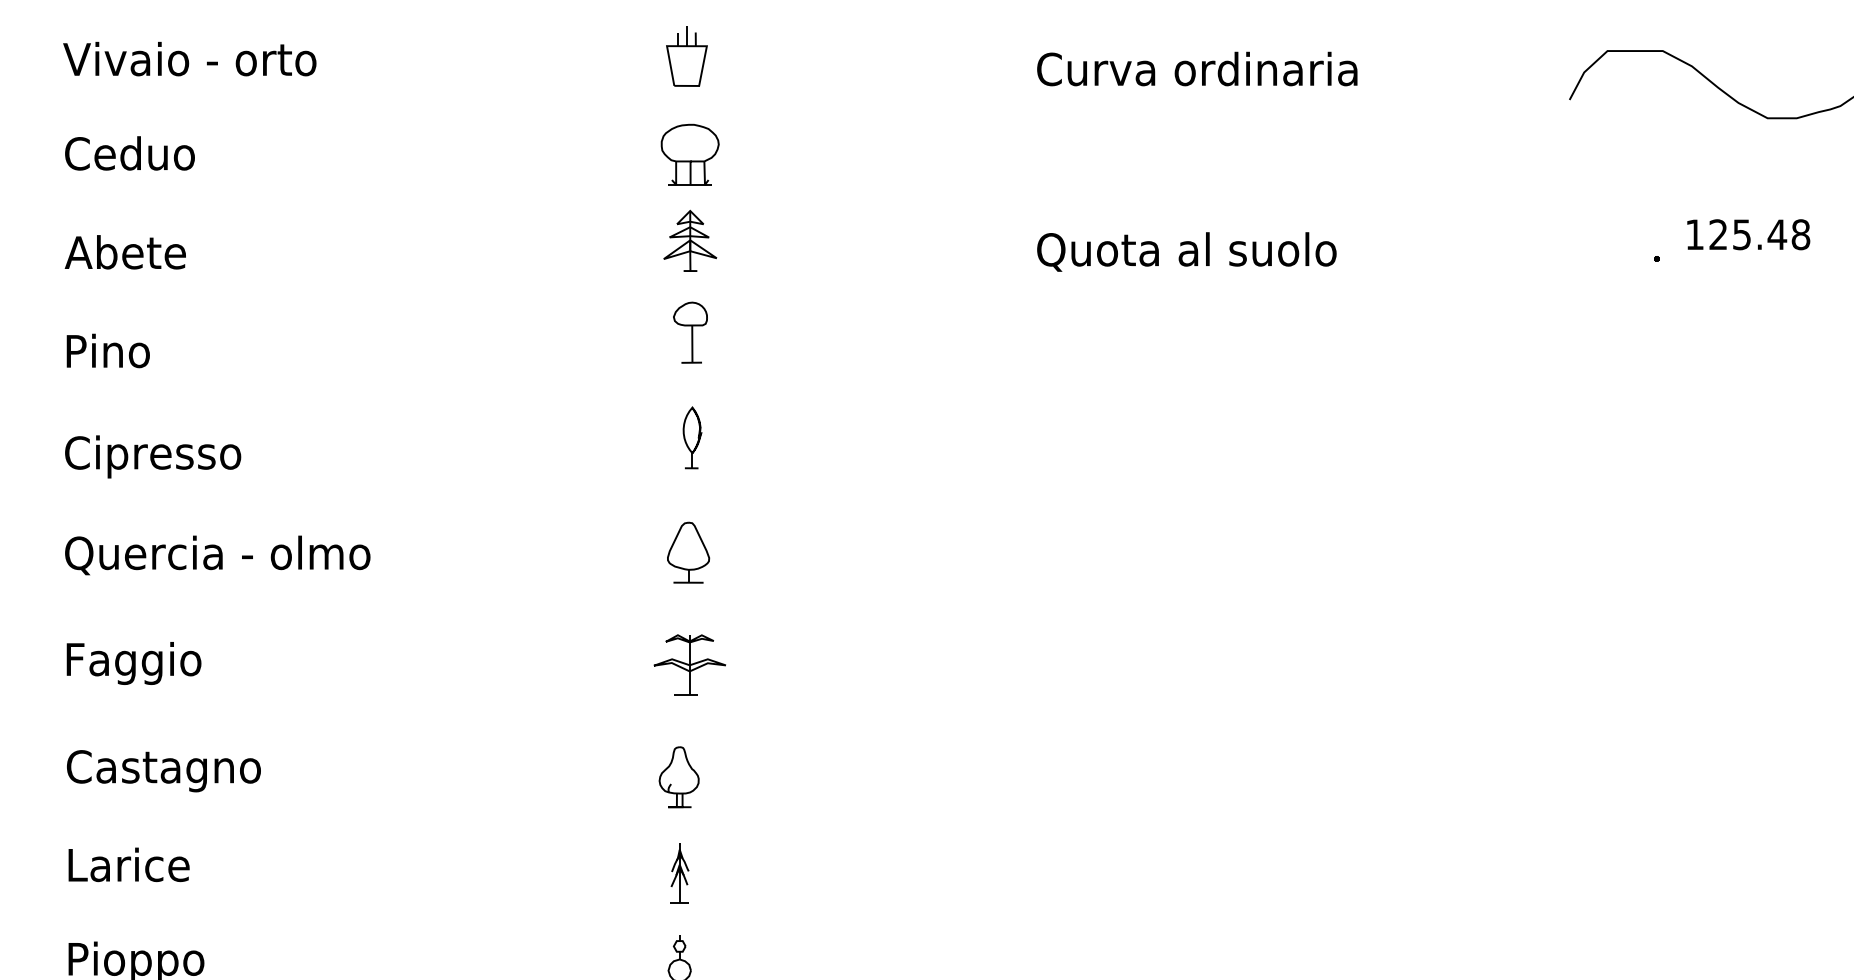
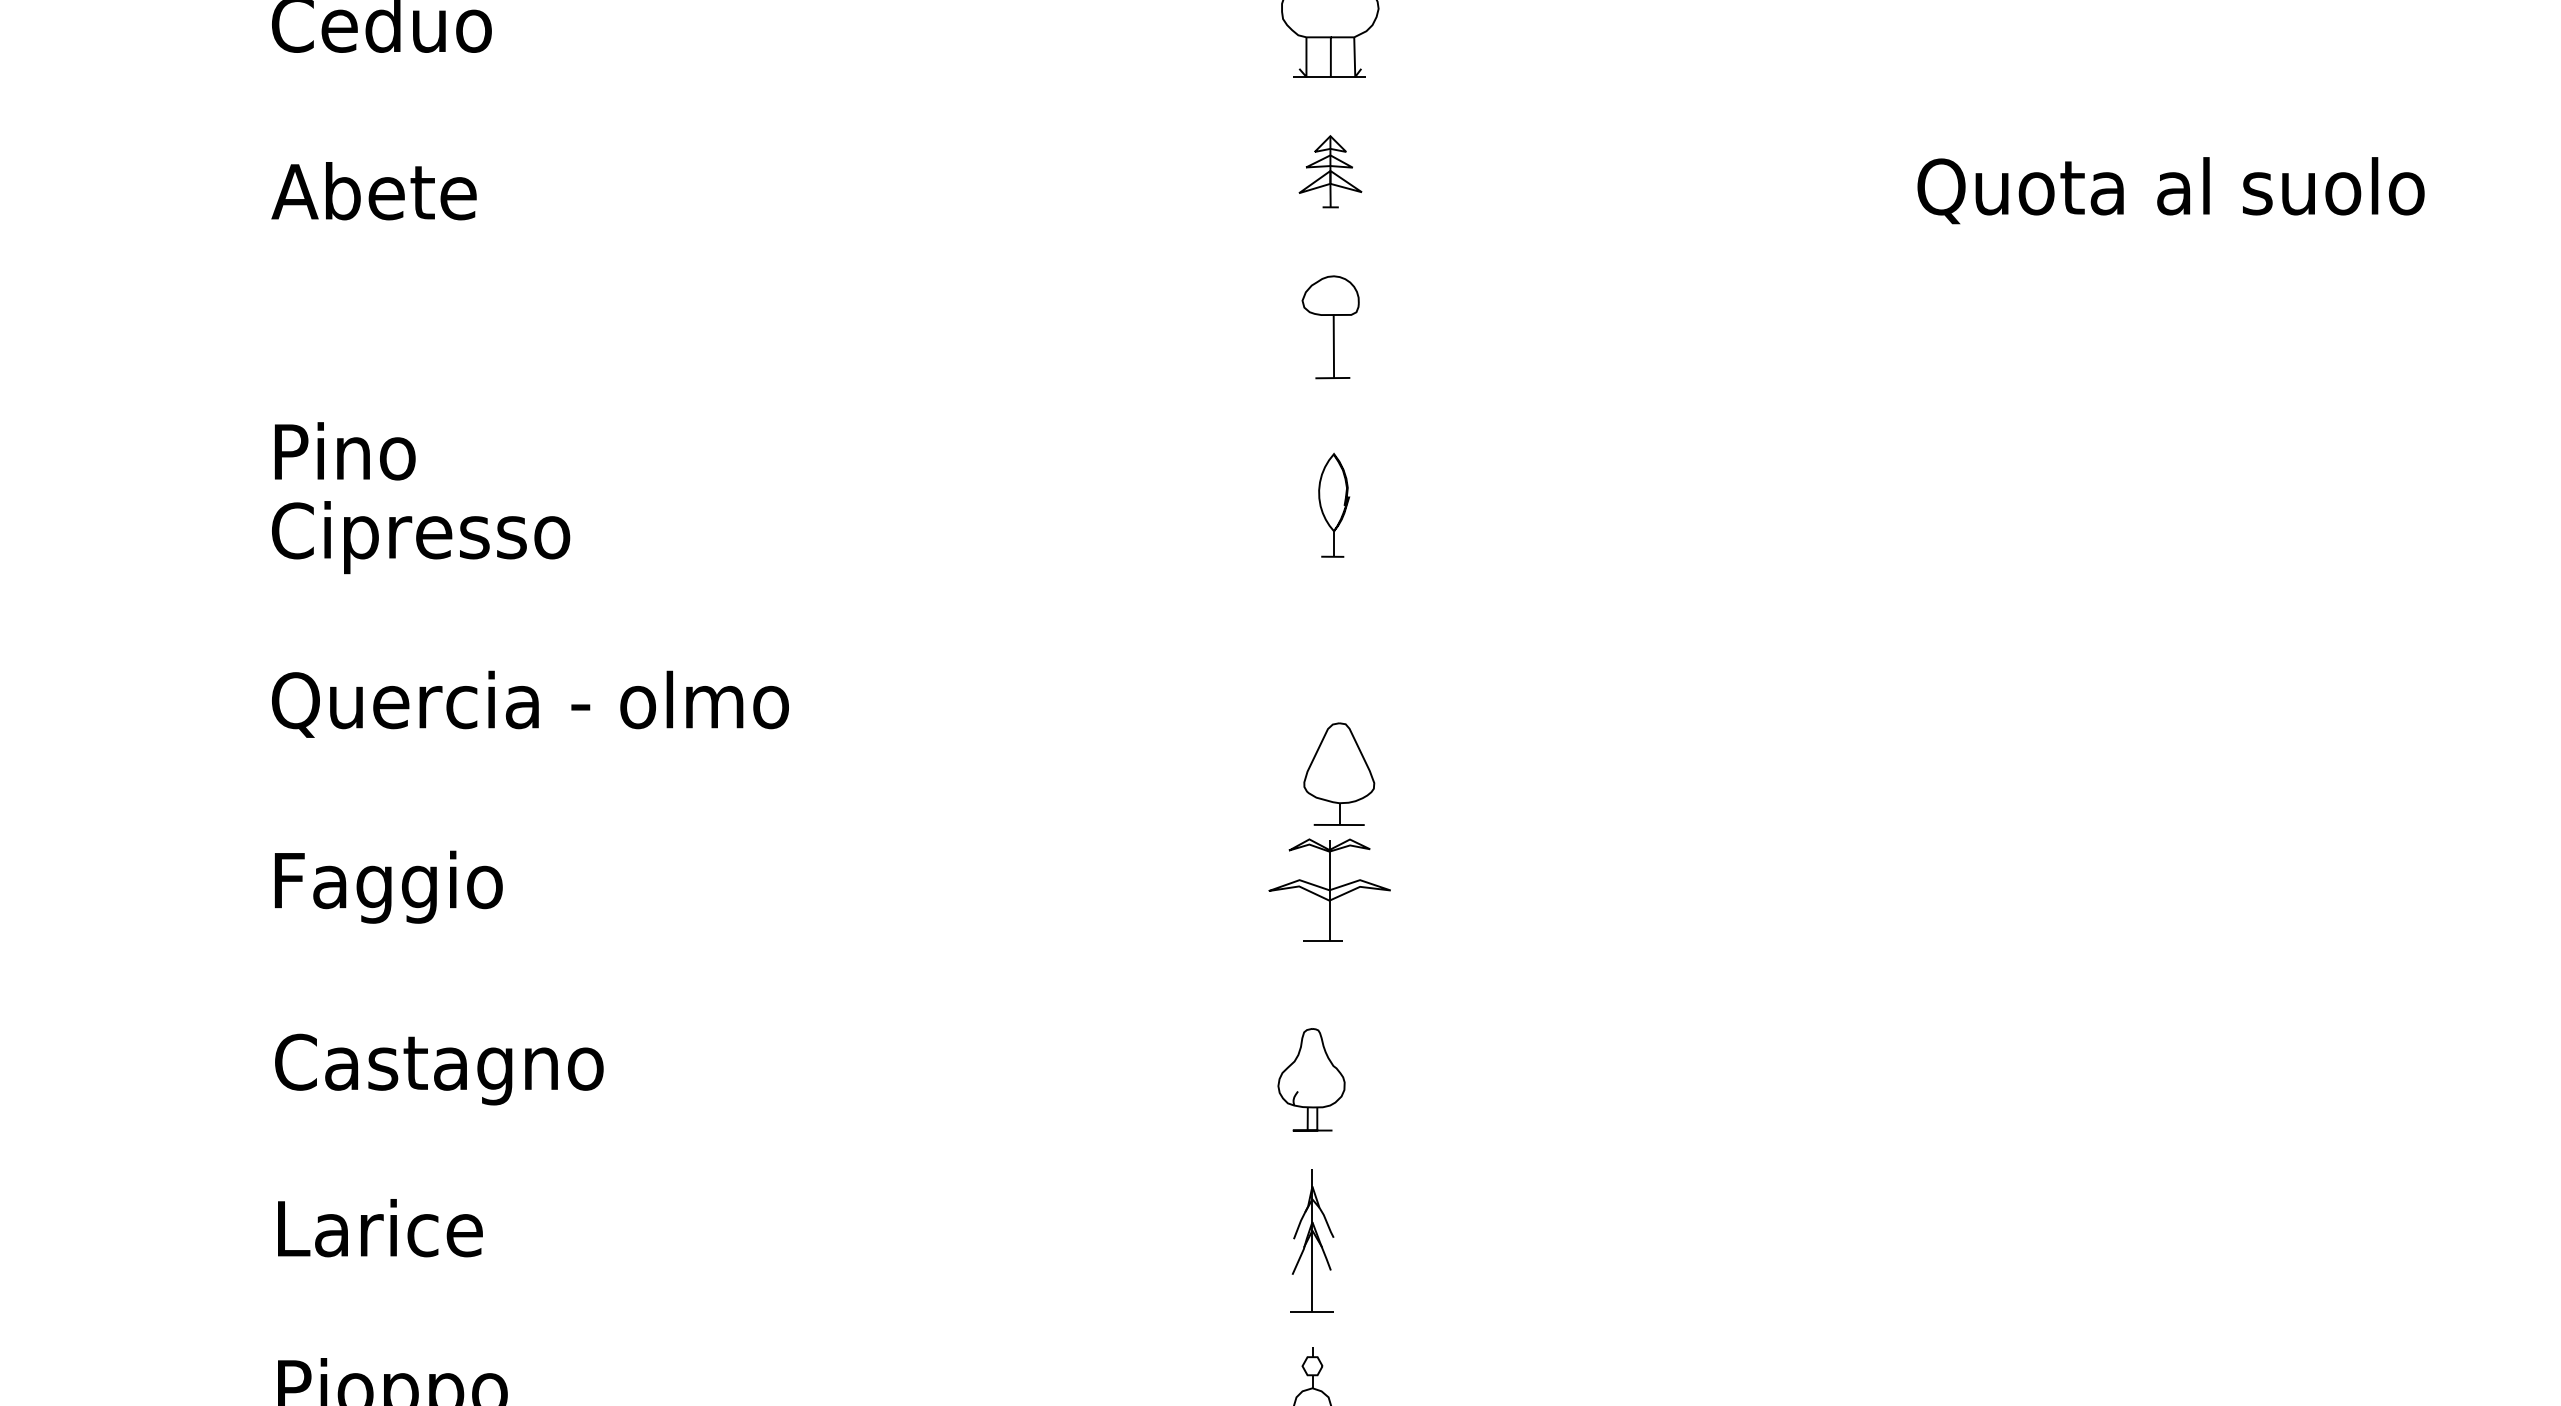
part: (690, 240) -> (1330, 171), size x0.7
text: (107, 350) -> (343, 450), moved
part: (688, 552) -> (1339, 773), moved
part: (679, 873) -> (1312, 1242), size x1.4

